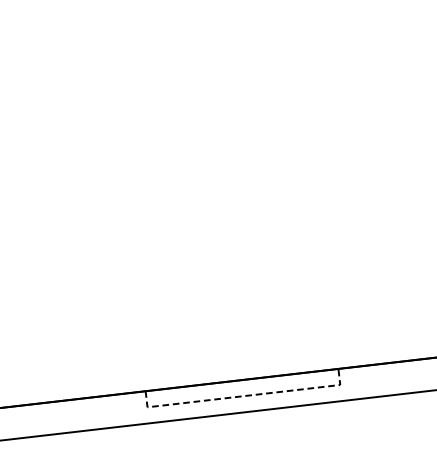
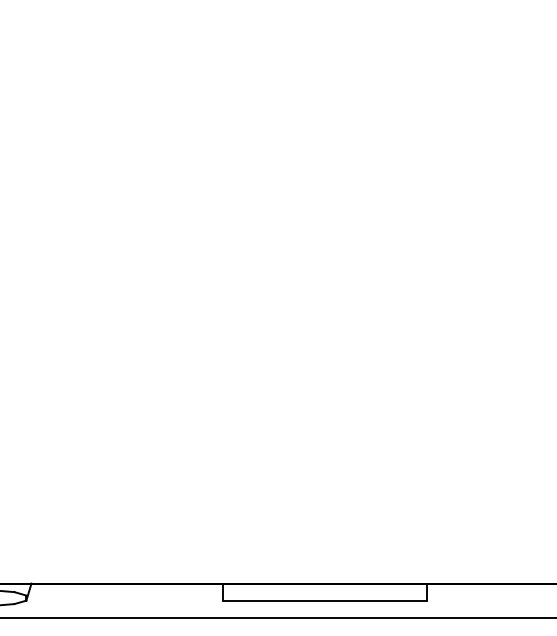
line: (244, 395) -> (325, 600), dashed -> solid

